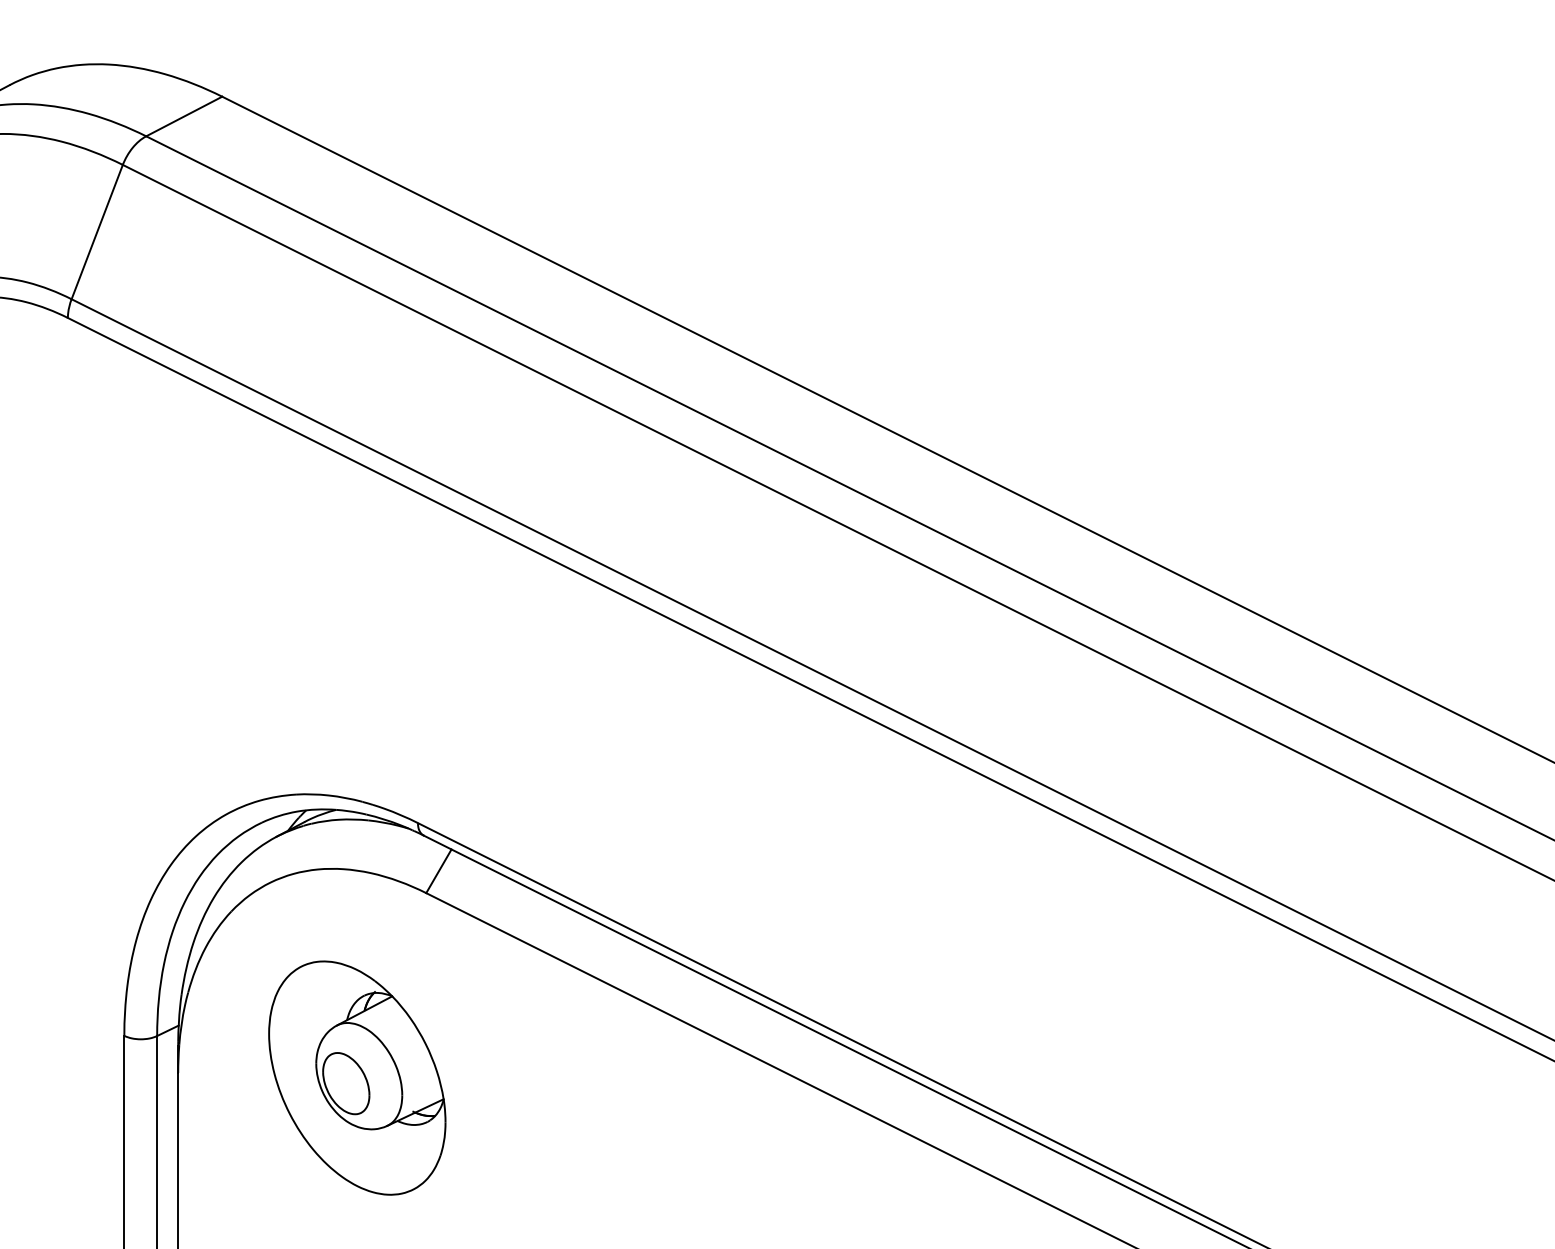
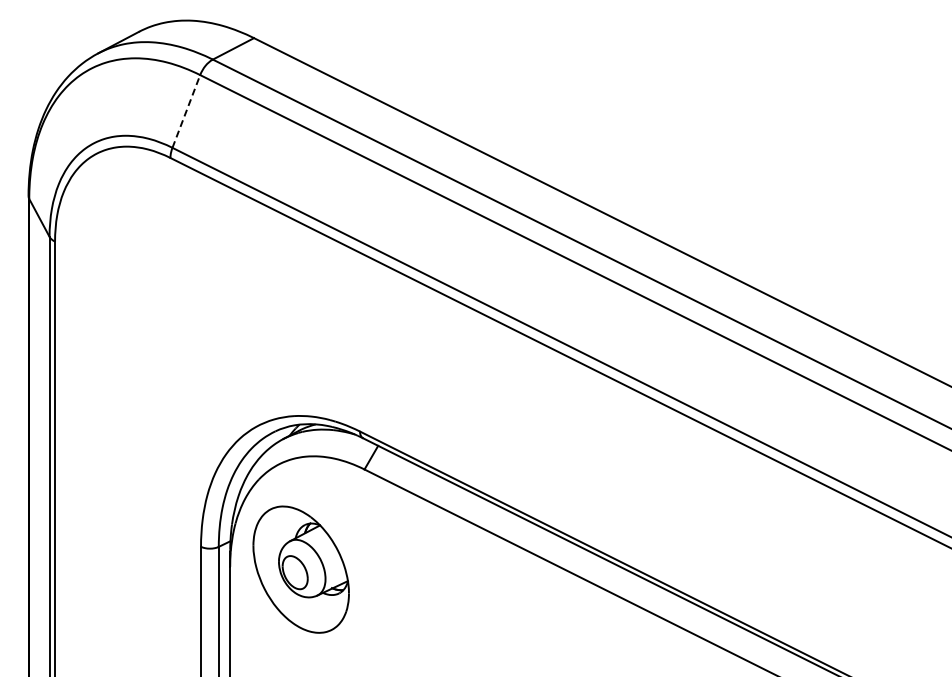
line: (97, 232) -> (186, 111), solid -> dashed
part: (356, 1077) -> (300, 569), moved

